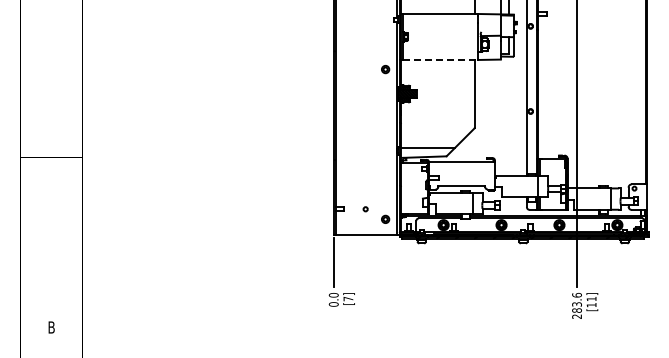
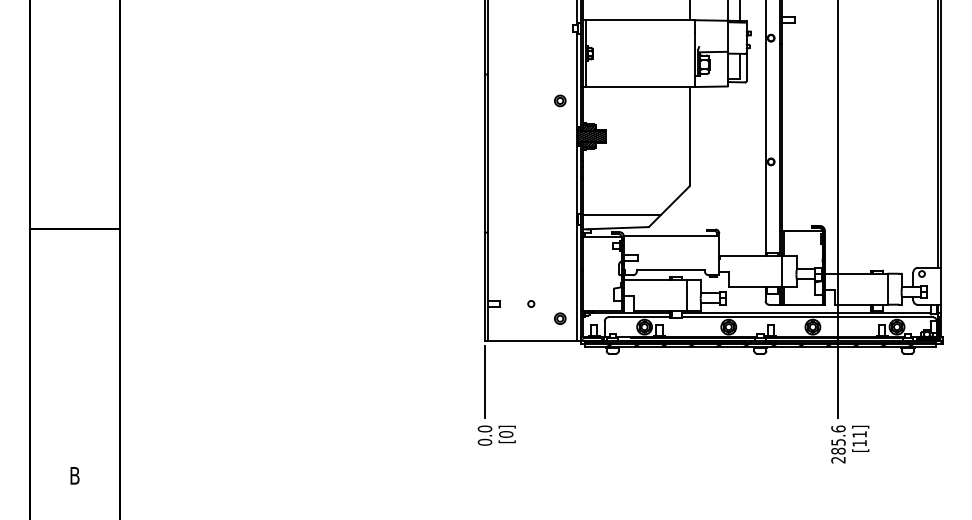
line: (441, 59) -> (641, 86), dashed -> solid
text: (348, 298) -> (506, 433), [7] -> [0]
text: (576, 304) -> (837, 442), 283.6 -> 285.6

